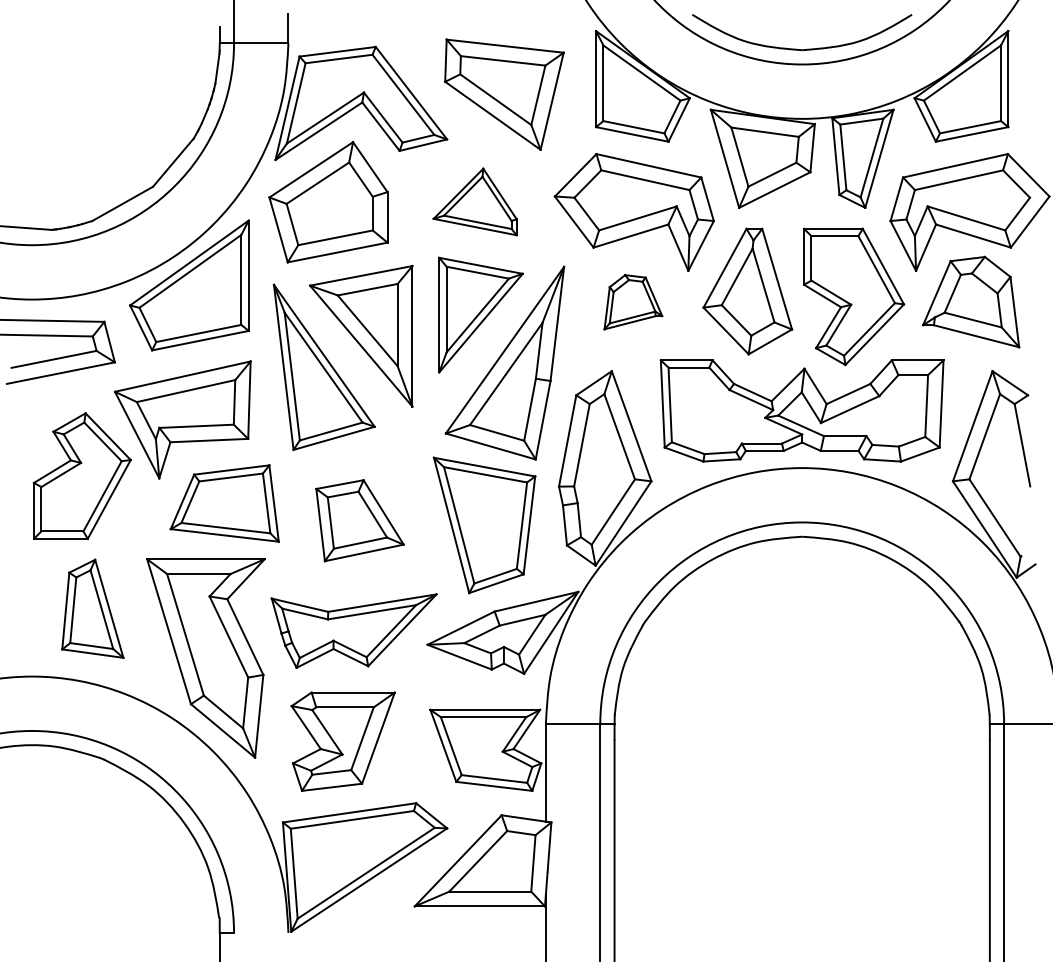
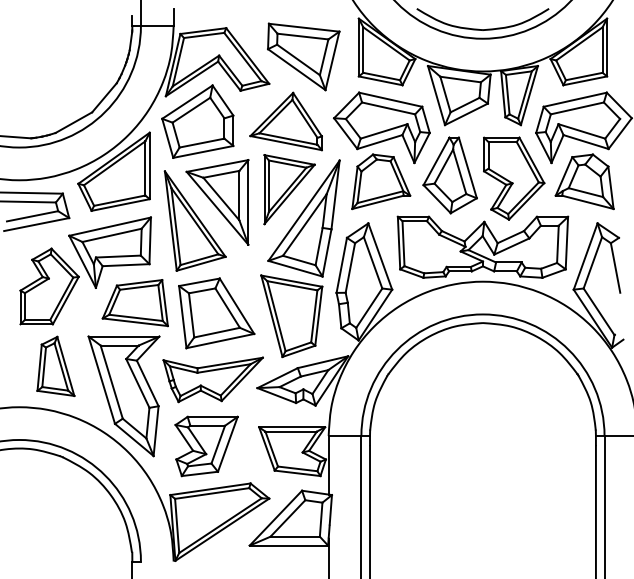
part: (474, 201) -> (285, 121), size x1.43
part: (633, 301) -> (381, 181), size x1.67
part: (359, 520) -> (216, 313), size x1.43

